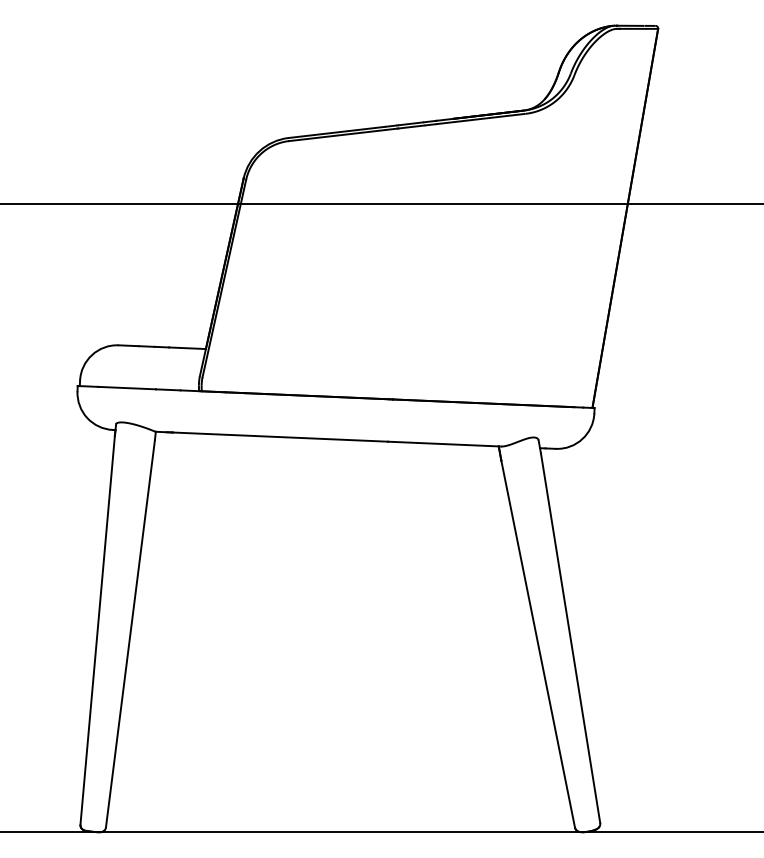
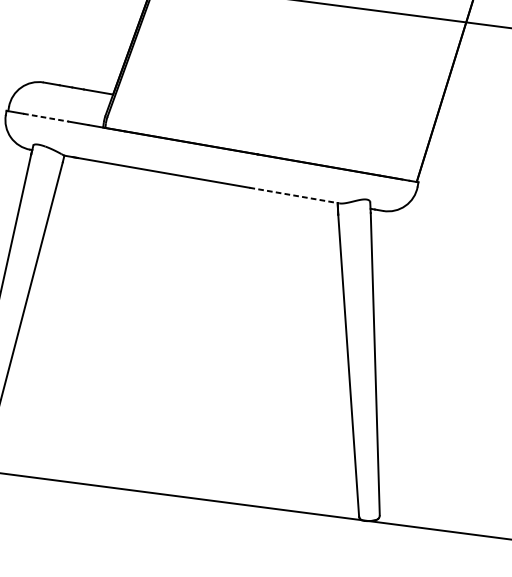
line: (127, 388) -> (46, 118), solid -> dashed
line: (444, 444) -> (294, 195), solid -> dashed

